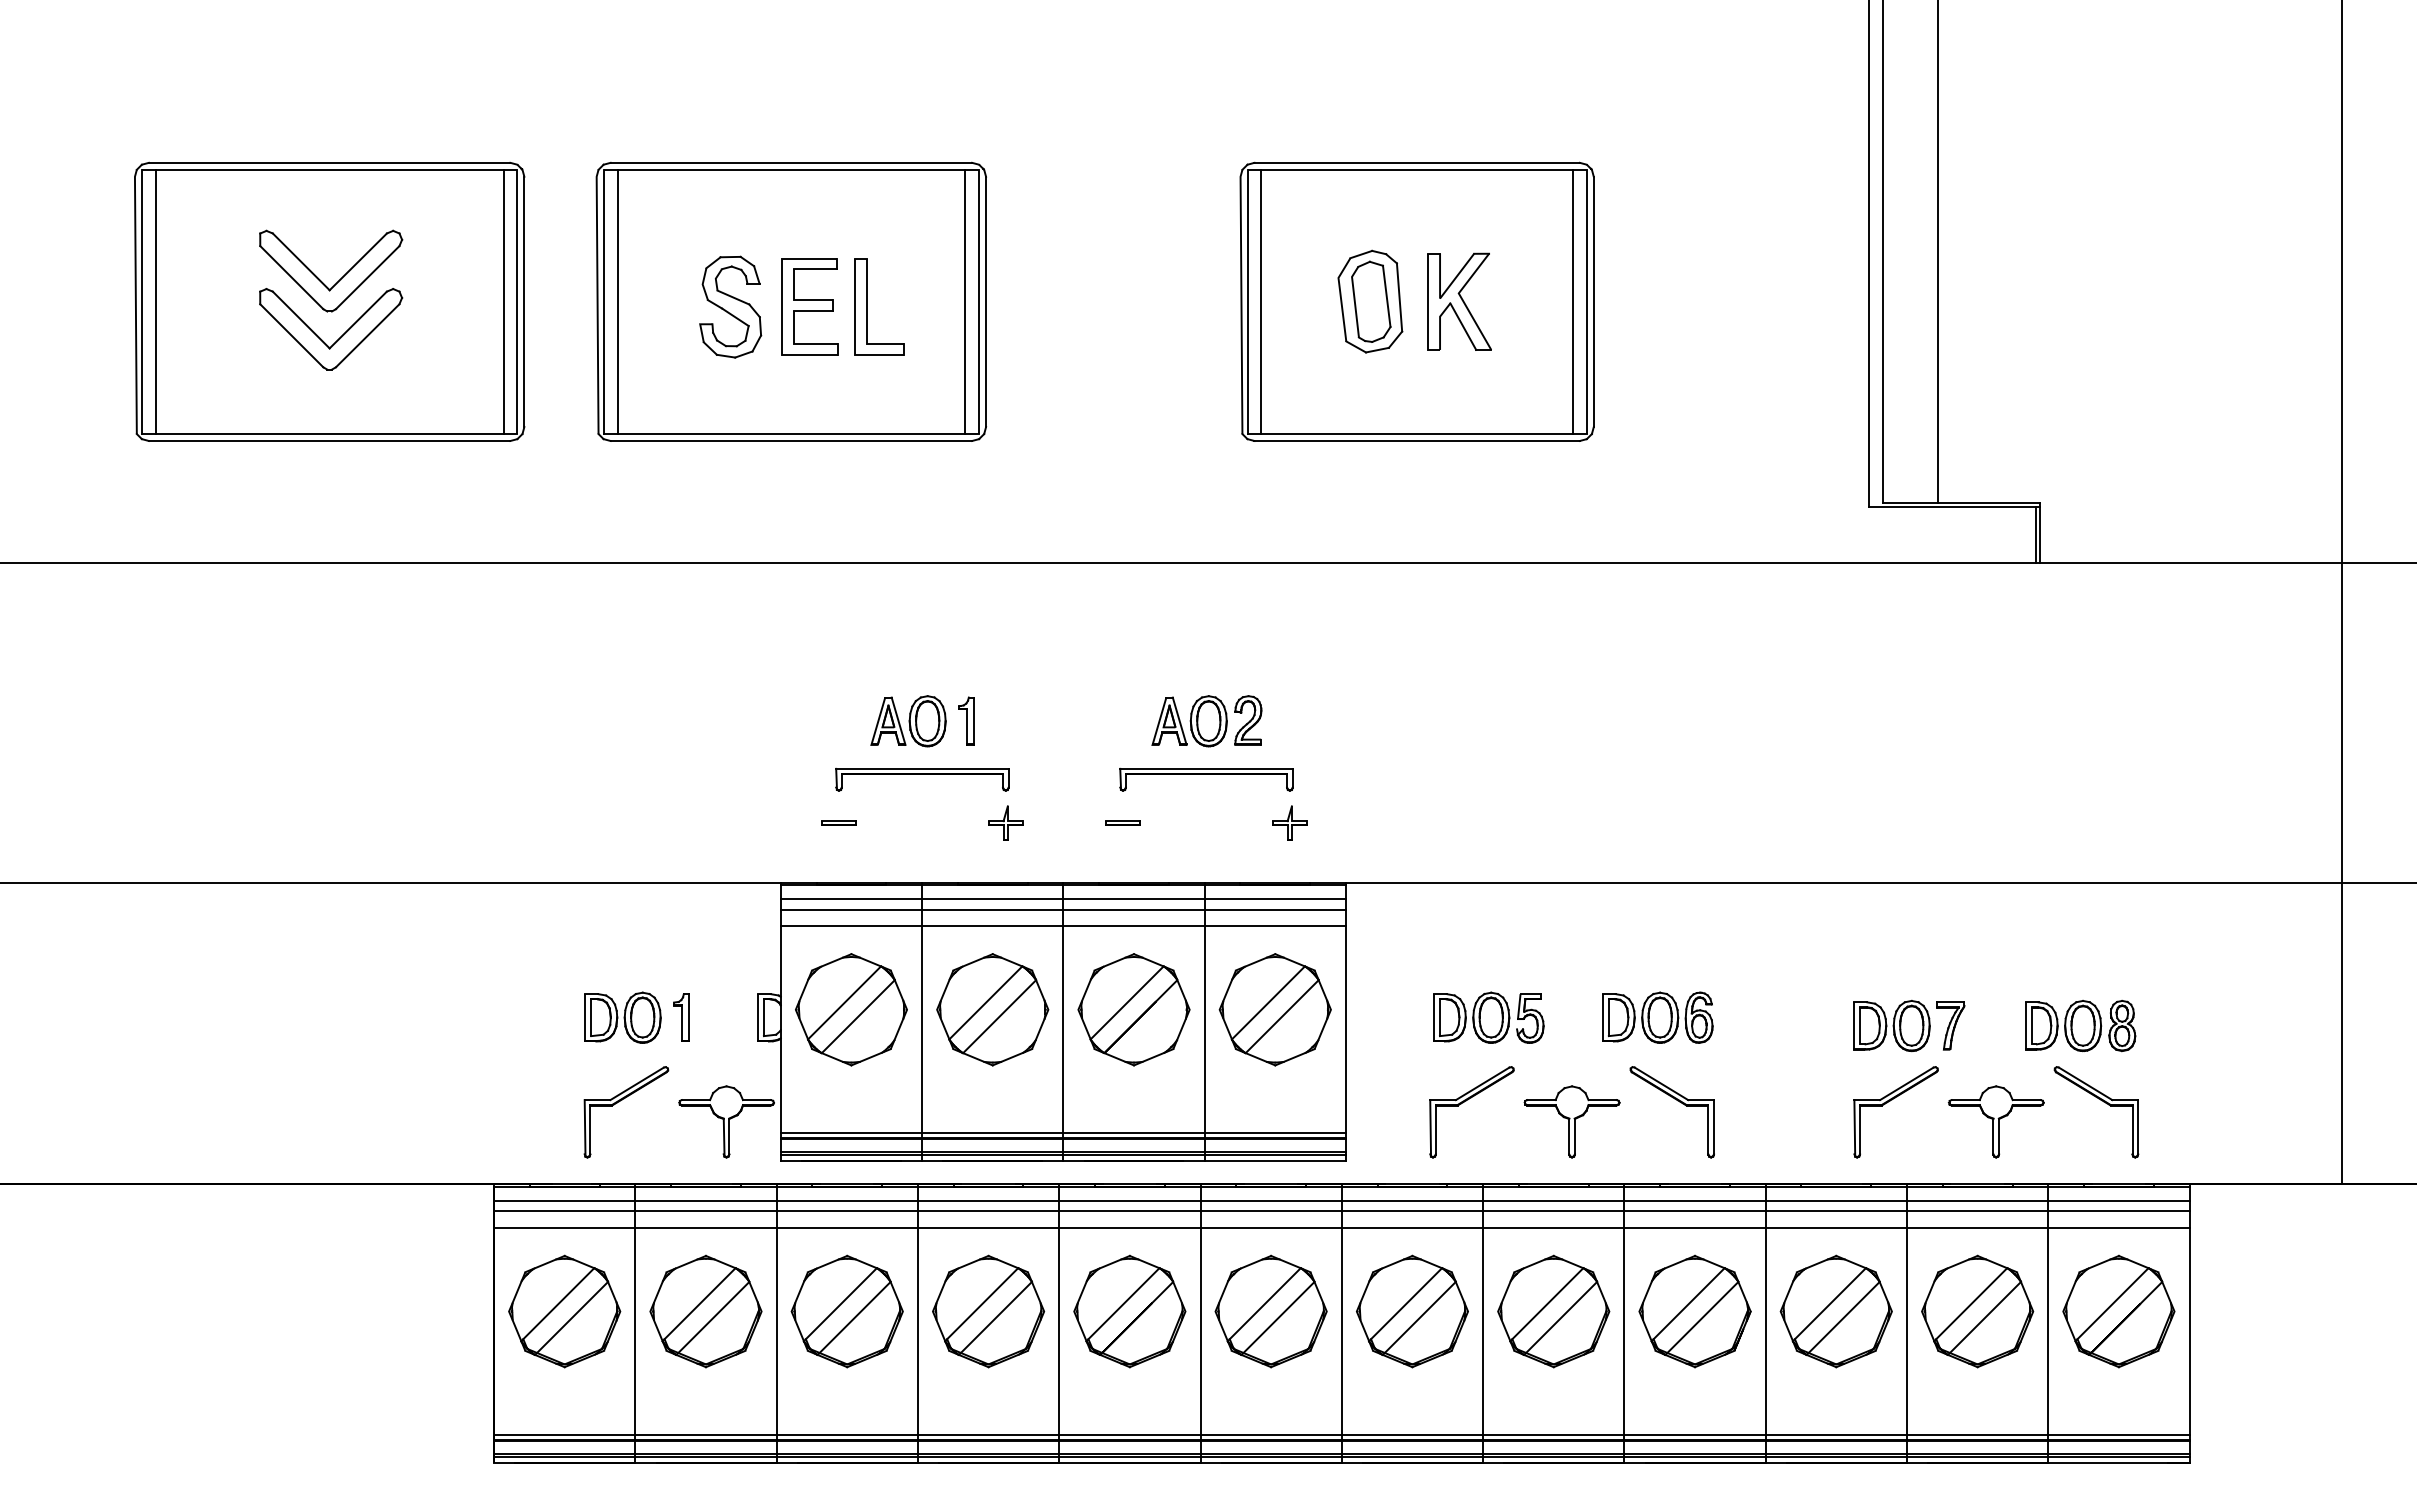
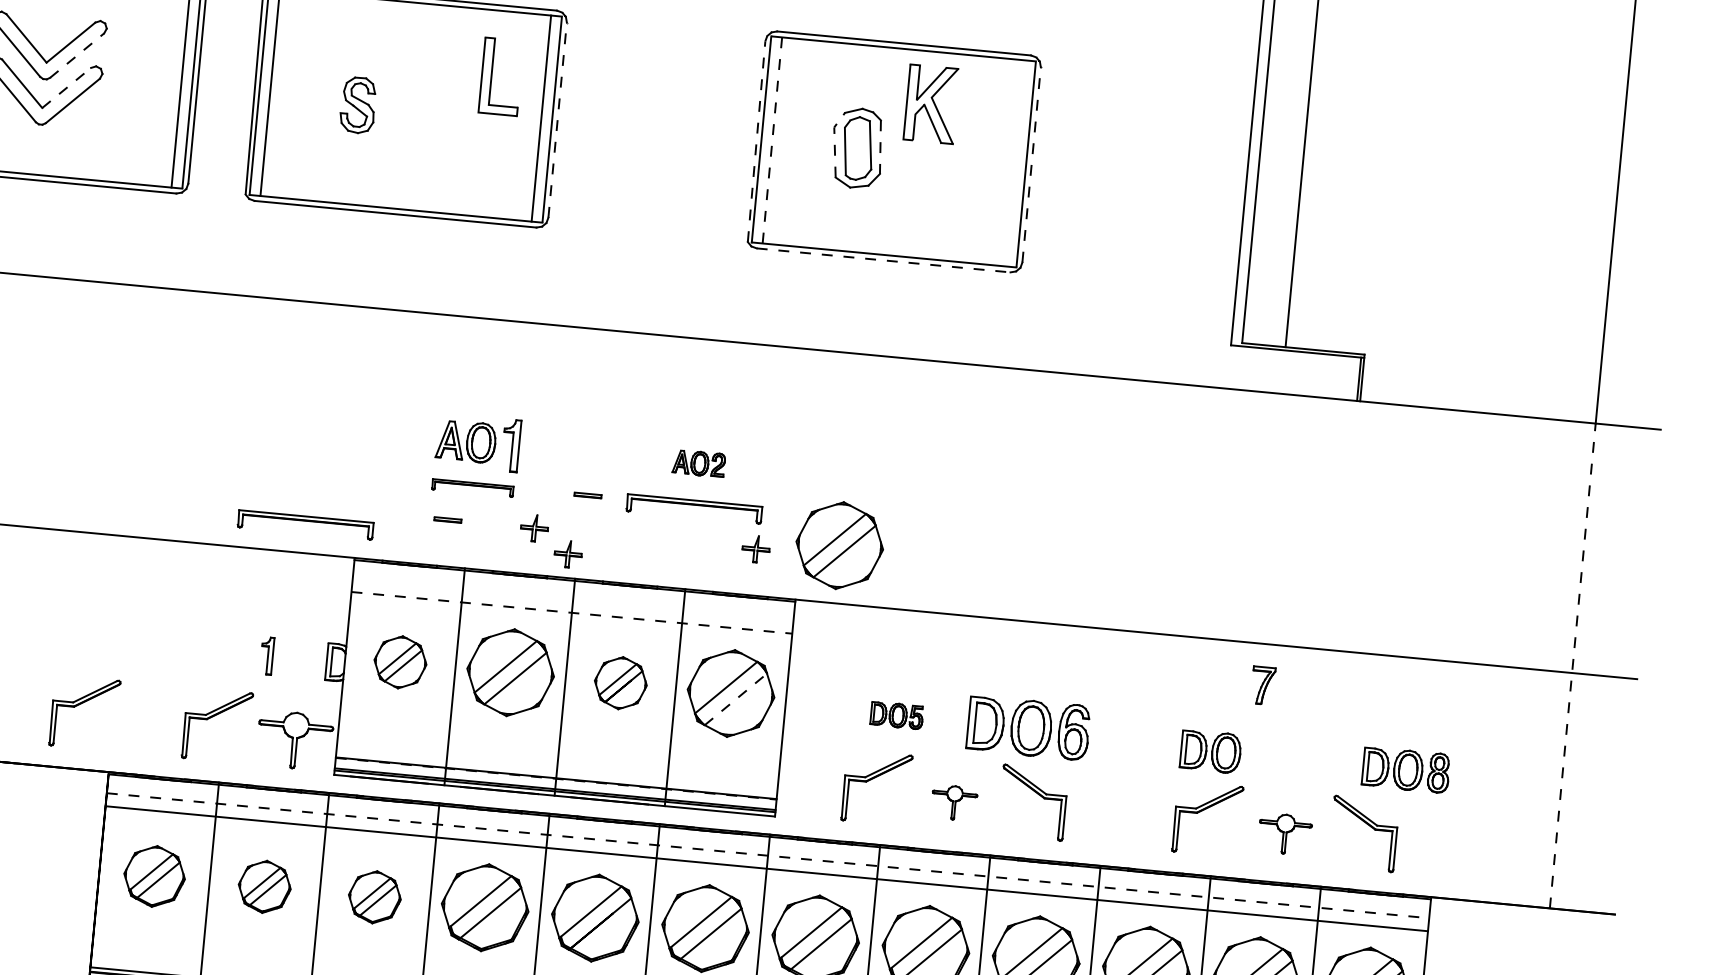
line: (367, 277) -> (77, 55), solid -> dashed
line: (1340, 296) -> (834, 142), solid -> dashed
line: (1399, 297) -> (880, 147), solid -> dashed
line: (1241, 300) -> (756, 137), solid -> dashed
line: (986, 301) -> (558, 119), solid -> dashed
line: (1261, 301) -> (772, 140), solid -> dashed
part: (1459, 301) -> (931, 104), moved
line: (1572, 301) -> (1015, 163), removed
line: (1593, 301) -> (1031, 164), solid -> dashed
part: (730, 306) -> (357, 104), size x0.7
part: (809, 306) -> (419, 110), removed
part: (867, 306) -> (492, 75), moved
line: (358, 319) -> (66, 87), solid -> dashed
line: (1417, 440) -> (883, 260), solid -> dashed
part: (966, 720) -> (511, 445), size x1.4
part: (1206, 721) -> (698, 463), size x0.6
part: (922, 779) -> (472, 487), size x0.6
part: (1395, 808) -> (839, 545), added
part: (838, 822) -> (447, 519), moved
part: (1122, 822) -> (587, 494), moved
part: (714, 846) -> (305, 524), added
part: (1051, 851) -> (568, 553), added
line: (2341, 873) -> (1572, 665), solid -> dashed
line: (1062, 899) -> (573, 591), removed
line: (1062, 909) -> (572, 599), removed
line: (1063, 926) -> (571, 612), solid -> dashed
part: (851, 1009) -> (400, 662), size x0.6
part: (1133, 1009) -> (620, 682), size x0.6
line: (1282, 1016) -> (736, 699), solid -> dashed
part: (622, 1017) -> (221, 651), removed
part: (1488, 1017) -> (896, 715), size x0.6
part: (1657, 1017) -> (1028, 727), size x1.4
part: (1950, 1025) -> (1263, 685), moved
part: (2080, 1025) -> (1406, 769), moved
part: (449, 1102) -> (80, 704), added
part: (1571, 1121) -> (953, 802), size x0.6
part: (1995, 1121) -> (1284, 833), size x0.7
line: (1062, 1132) -> (556, 773), removed
line: (1063, 1139) -> (556, 779), solid -> dashed
line: (1341, 1201) -> (768, 847), removed
line: (1341, 1211) -> (767, 855), solid -> dashed
part: (564, 1311) -> (154, 876), size x0.7
part: (705, 1311) -> (264, 886), size x0.6
part: (846, 1311) -> (374, 897), size x0.6

